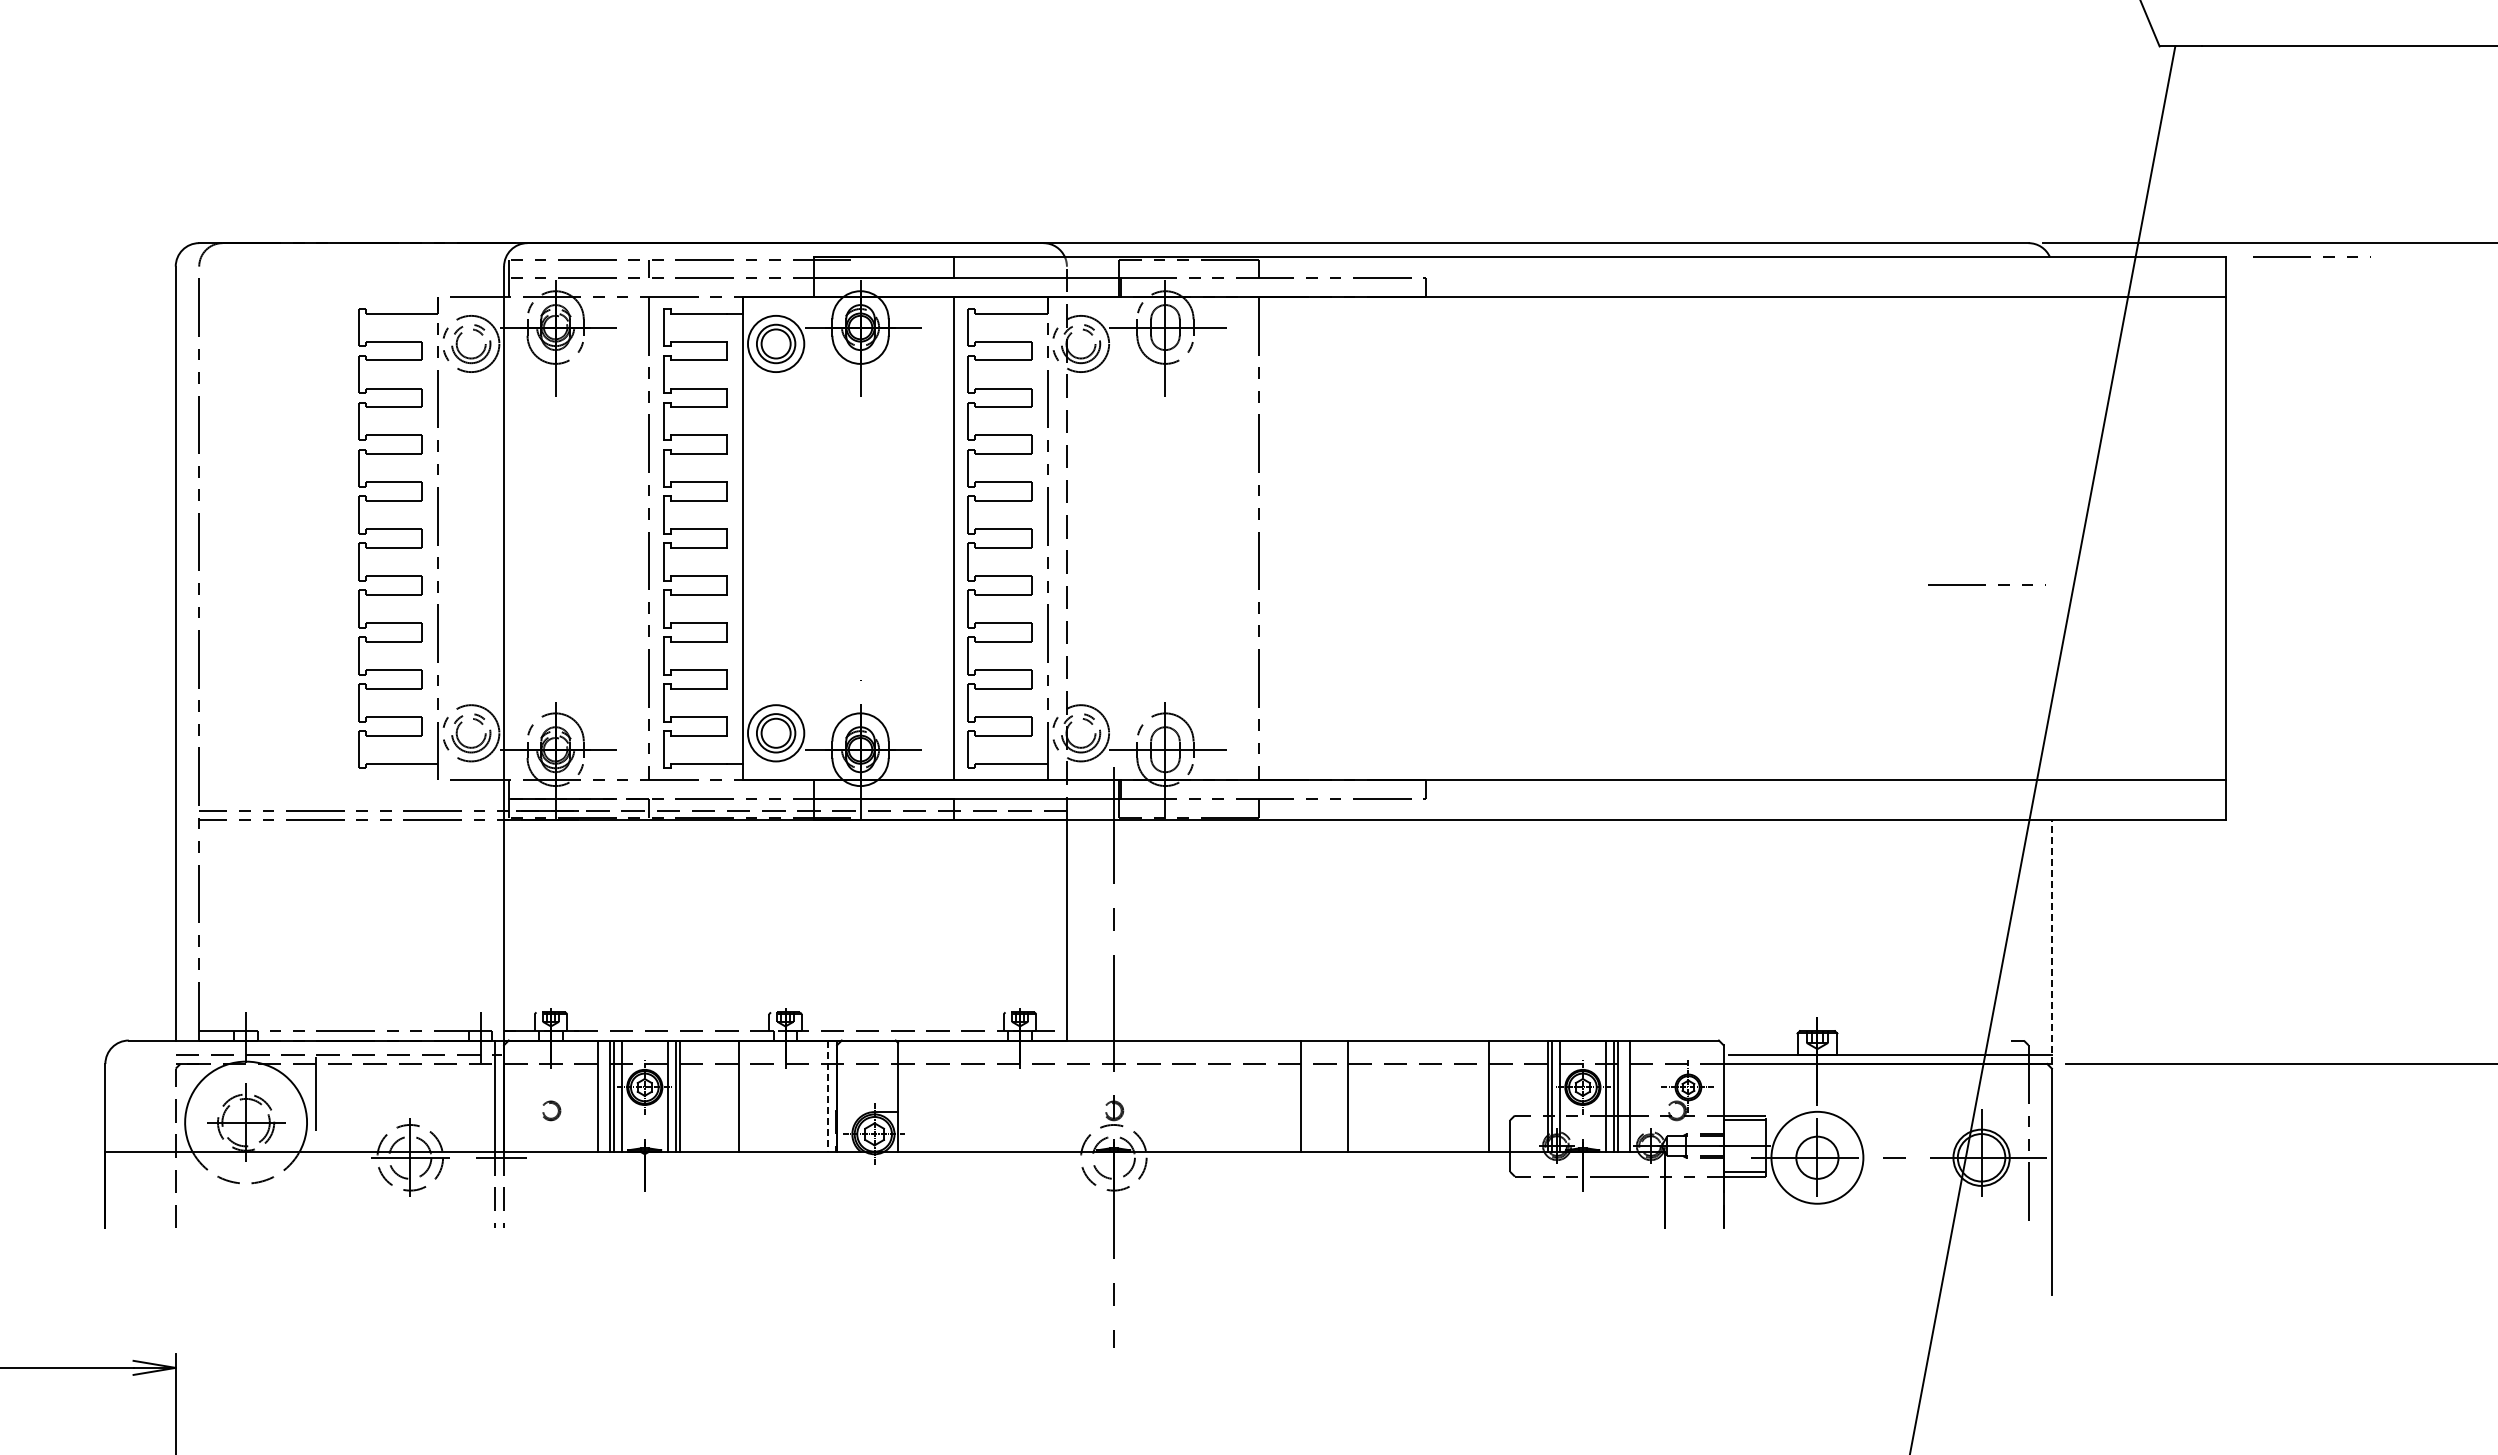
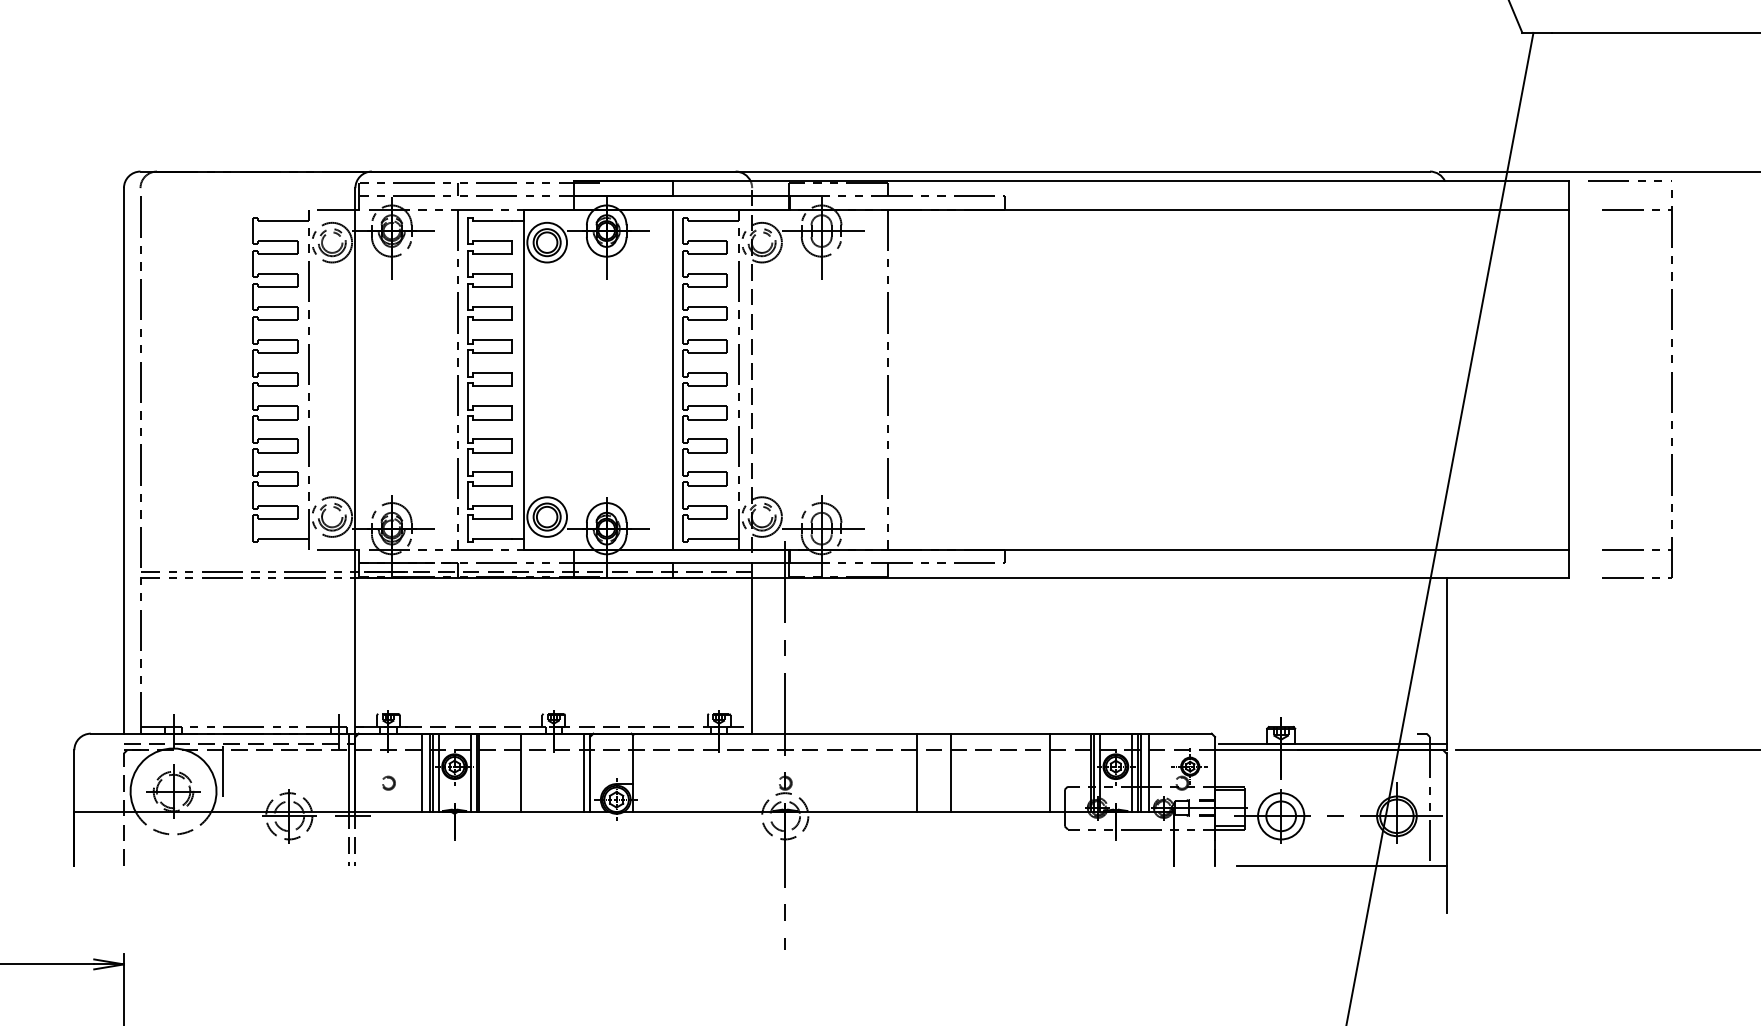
part: (2370, 544) -> (1671, 384), added
line: (1985, 584) -> (1399, 412), removed
line: (2051, 942) -> (1446, 664), dashed -> solid
line: (827, 1096) -> (583, 773), dashed -> solid
circle: (1817, 1157) -> (1281, 816), size x0.71
line: (1902, 1228) -> (1341, 866), added

